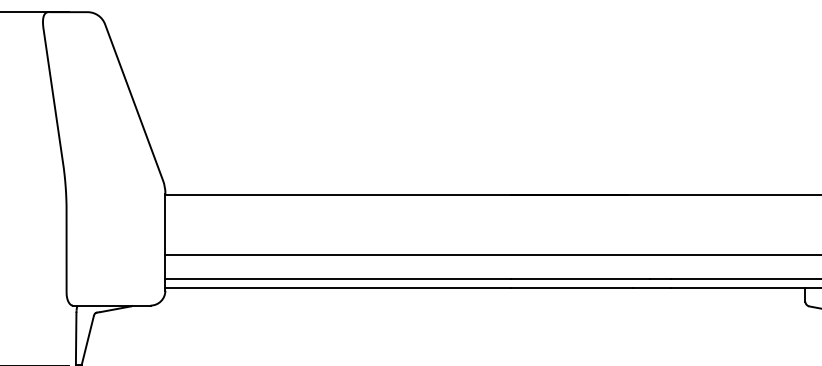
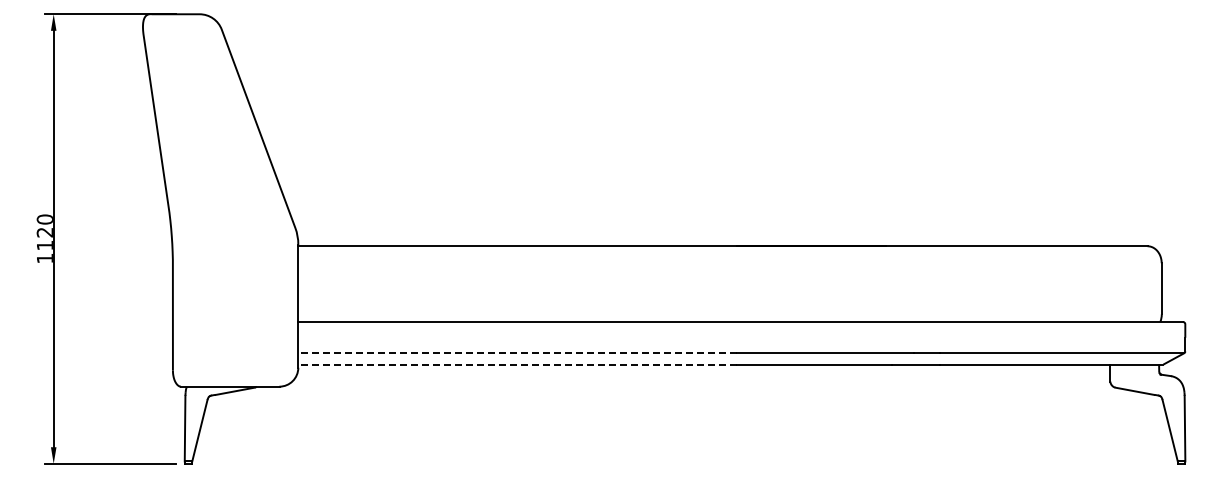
line: (338, 279) -> (517, 353), solid -> dashed
line: (338, 288) -> (517, 364), solid -> dashed

